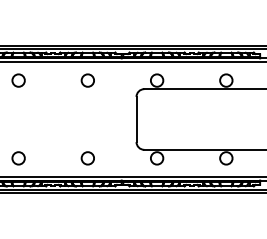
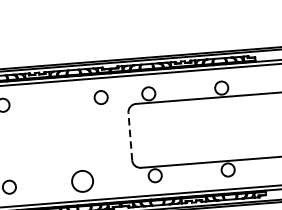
circle: (87, 80) -> (100, 97), moved
line: (136, 119) -> (130, 136), solid -> dashed
circle: (87, 158) -> (81, 181), size x1.6

